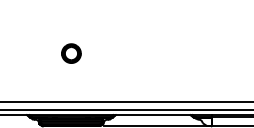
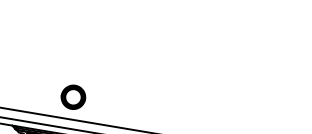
part: (71, 53) -> (73, 97), moved

